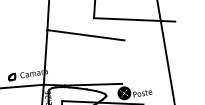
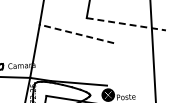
line: (134, 19) -> (126, 23), solid -> dashed
line: (85, 35) -> (76, 34), solid -> dashed

